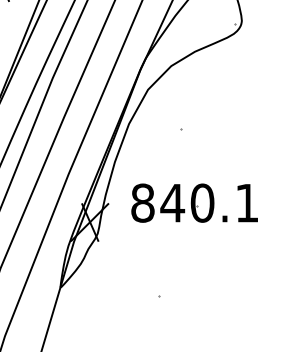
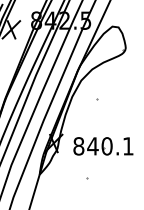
part: (194, 203) -> (103, 146), moved

